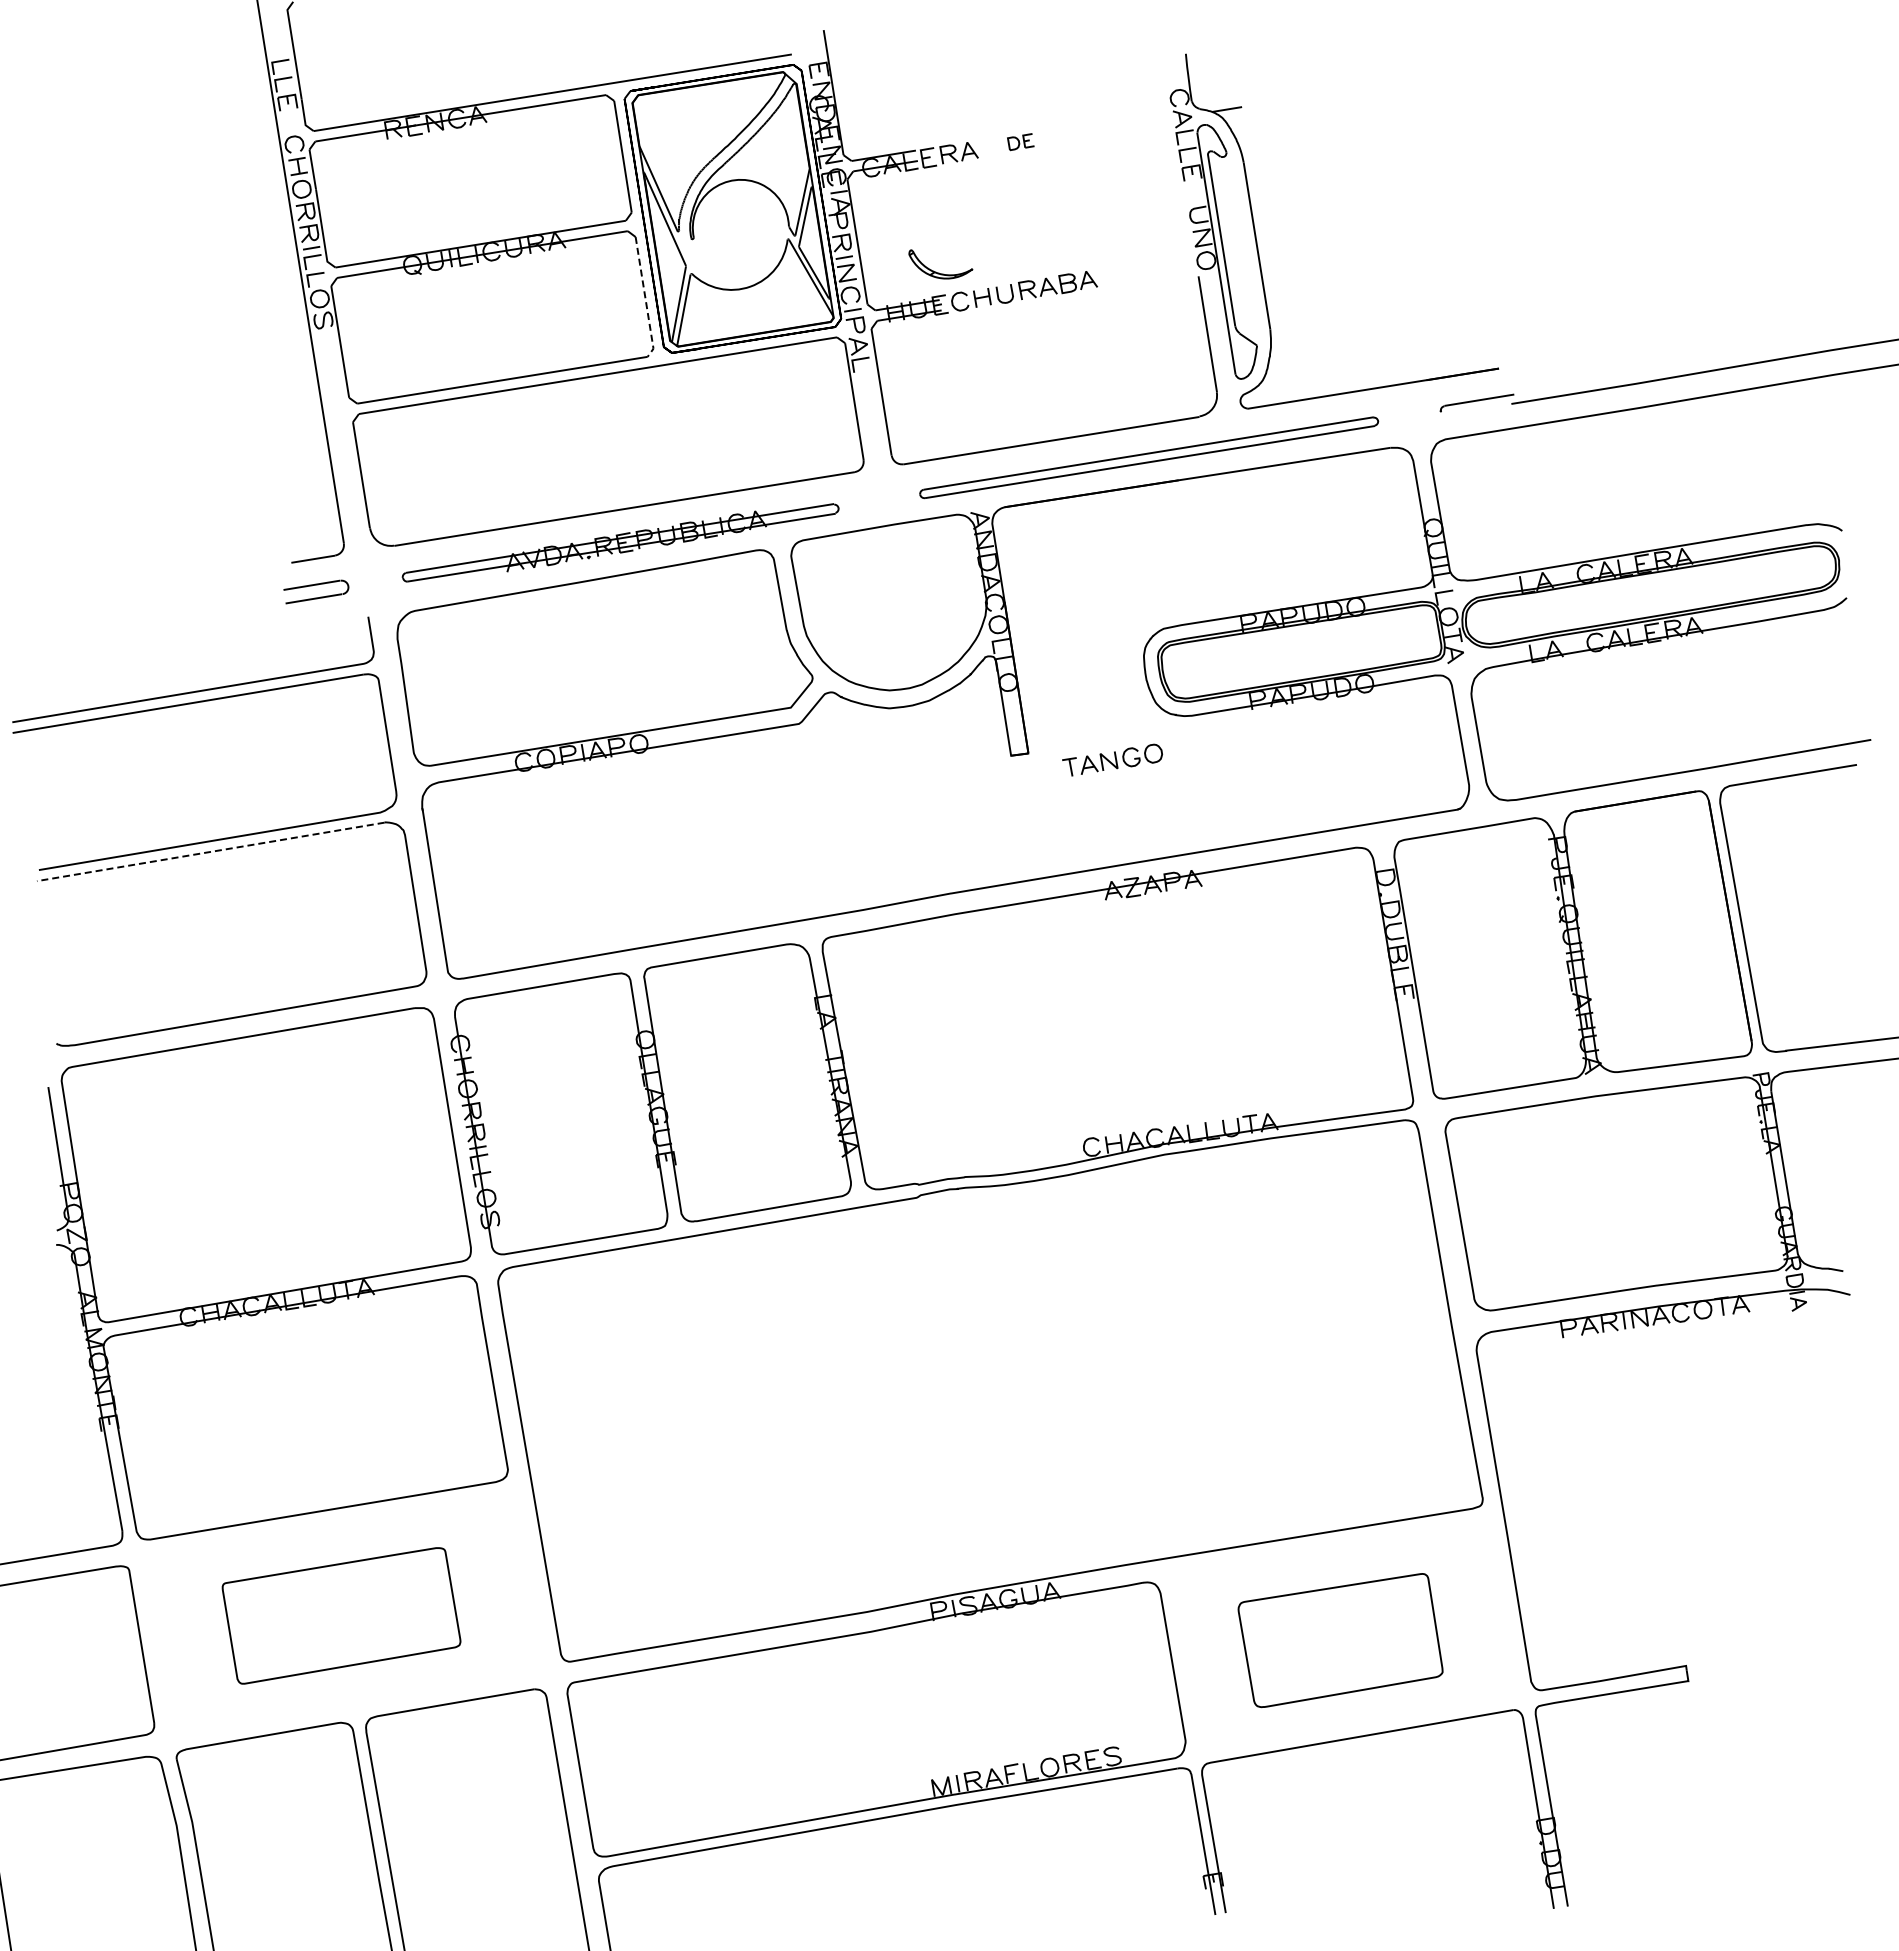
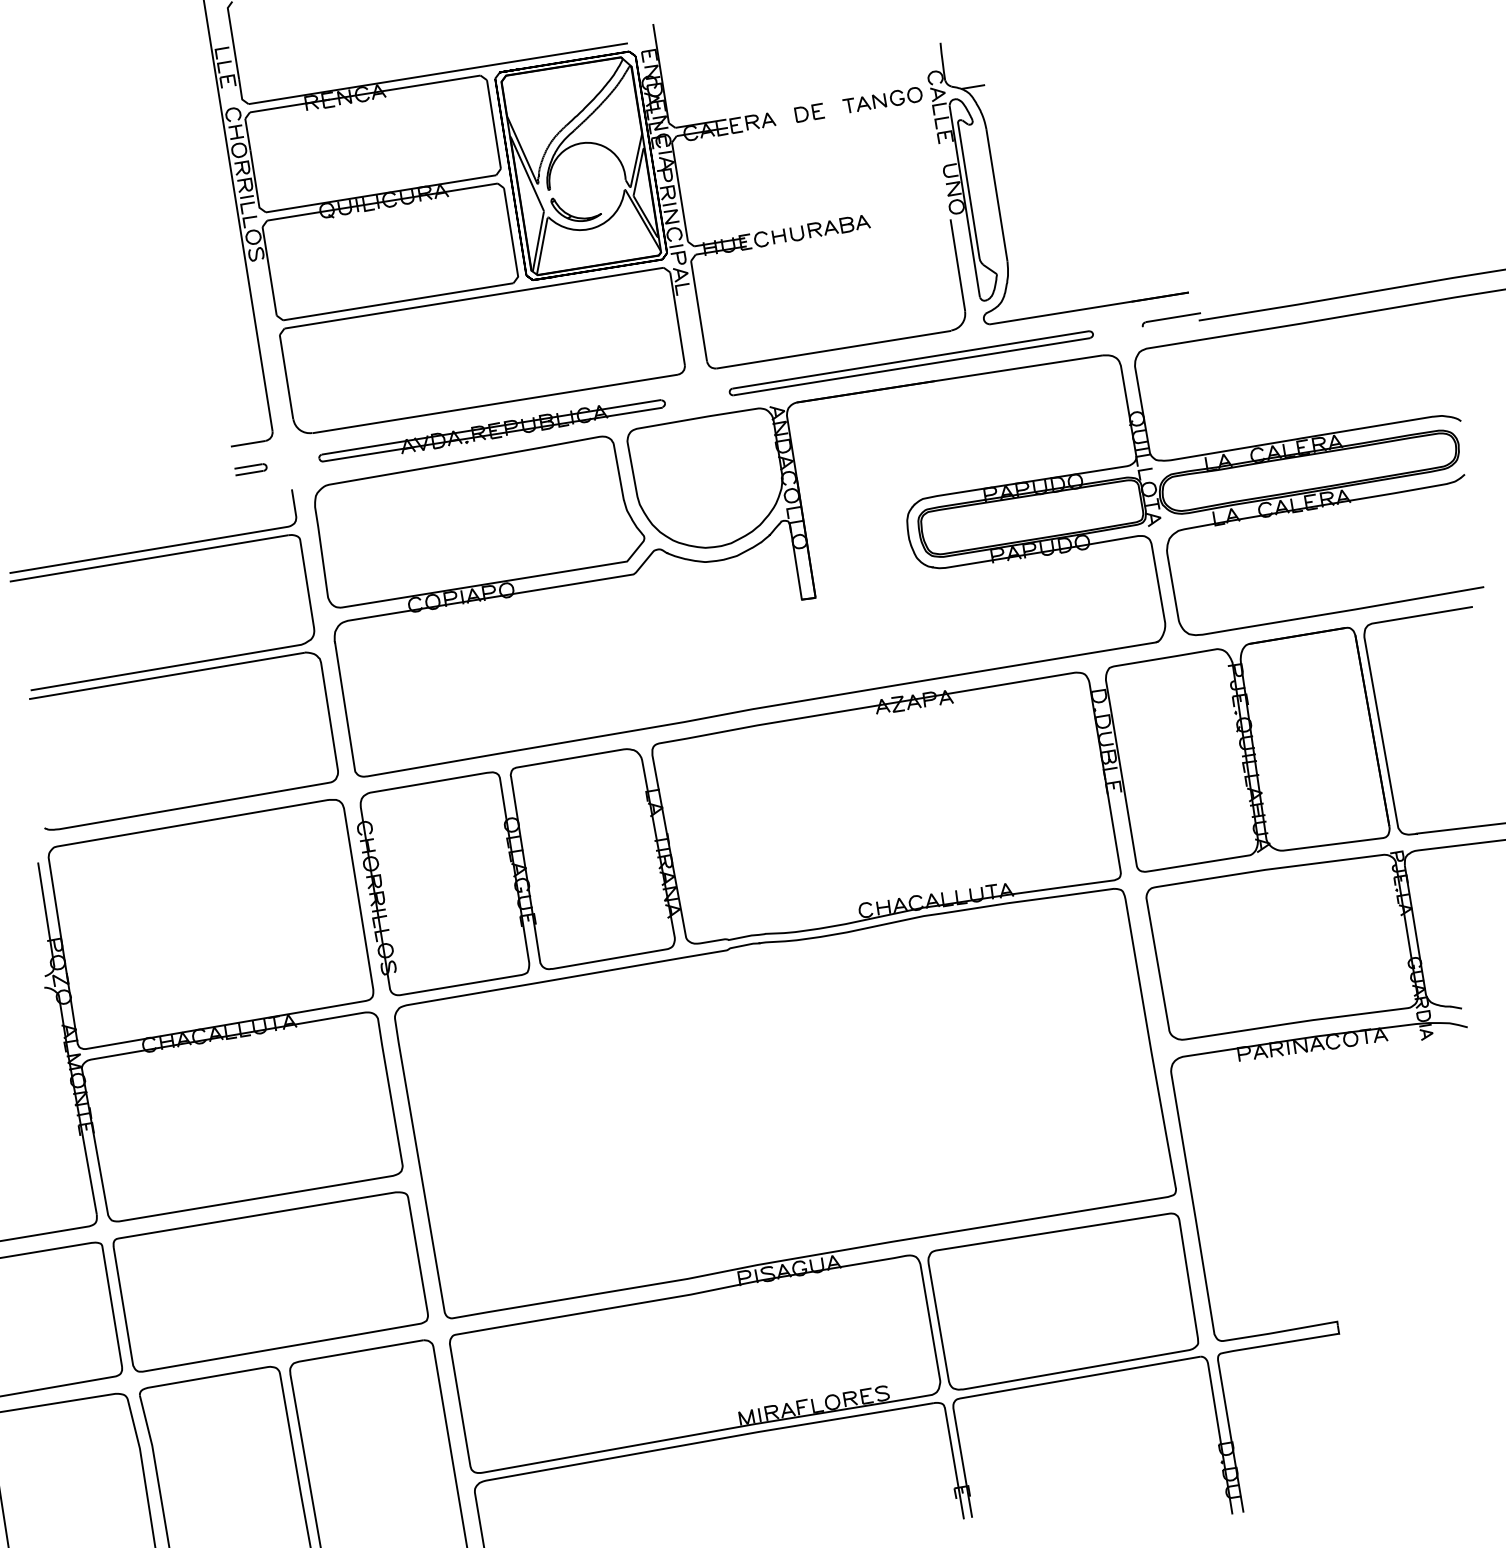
part: (1020, 141) -> (809, 112), size x1.43
part: (936, 271) -> (572, 215), moved
line: (645, 298) -> (511, 236), dashed -> solid
part: (316, 591) -> (250, 469), size x0.62
part: (1112, 759) -> (882, 99), moved
line: (210, 851) -> (166, 675), dashed -> solid
part: (341, 1615) -> (270, 1281), size x1.67
part: (1340, 1640) -> (1063, 1301), size x1.67

